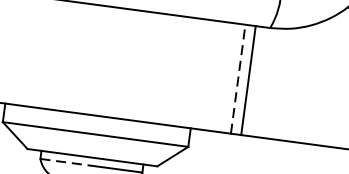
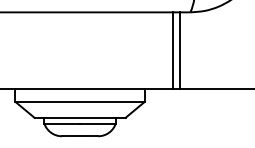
line: (238, 79) -> (173, 50), dashed -> solid
line: (66, 162) -> (62, 123), dashed -> solid

